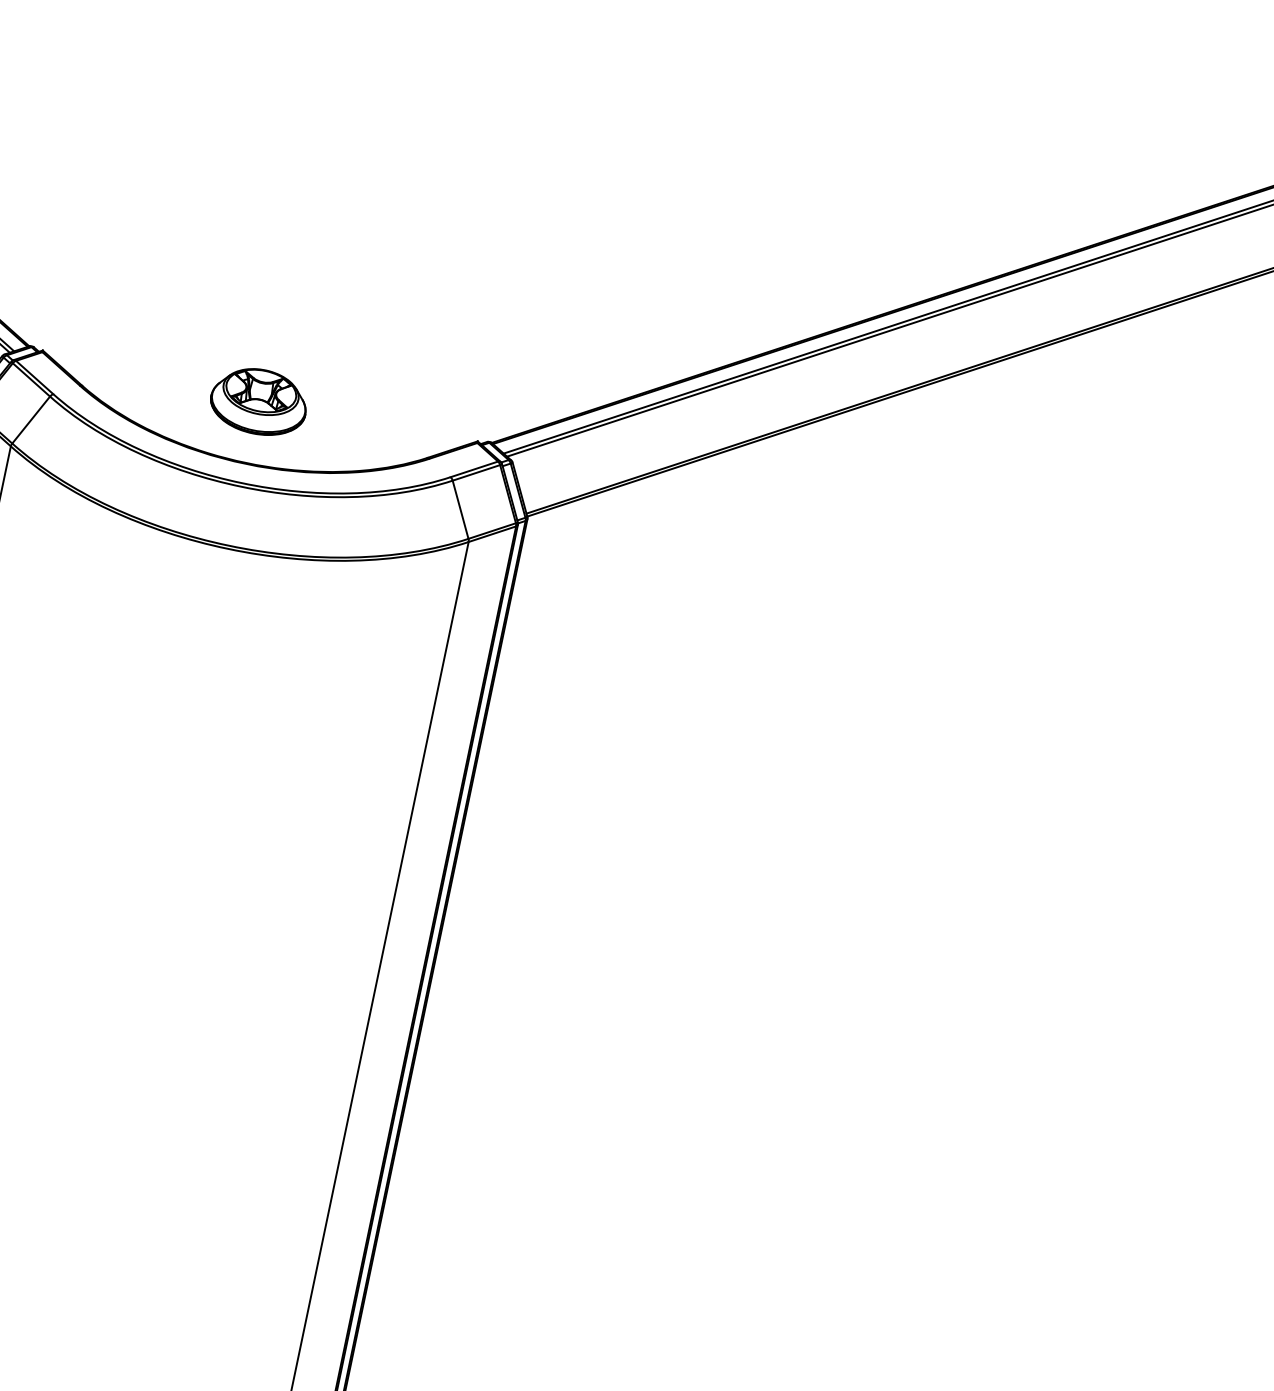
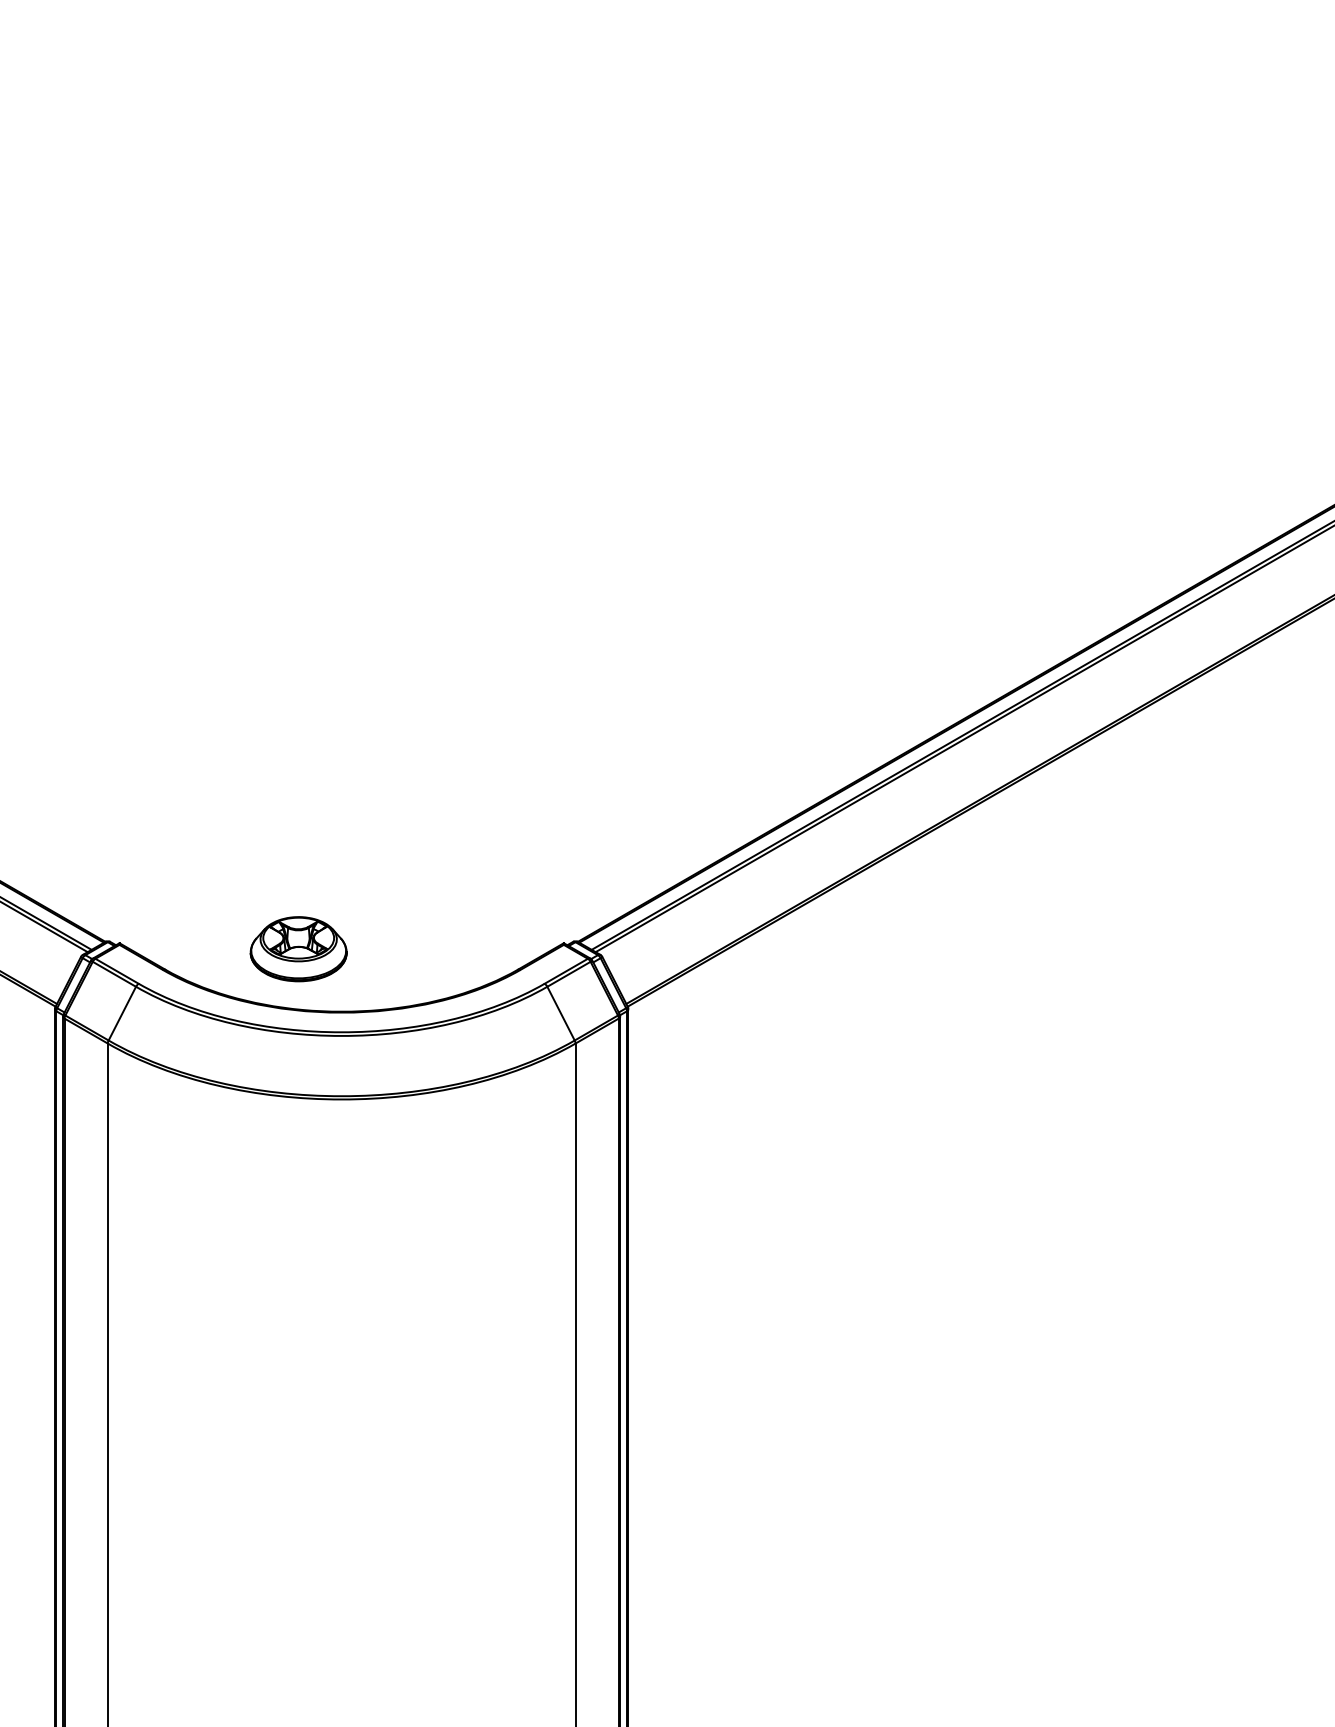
part: (258, 402) -> (298, 949), moved

